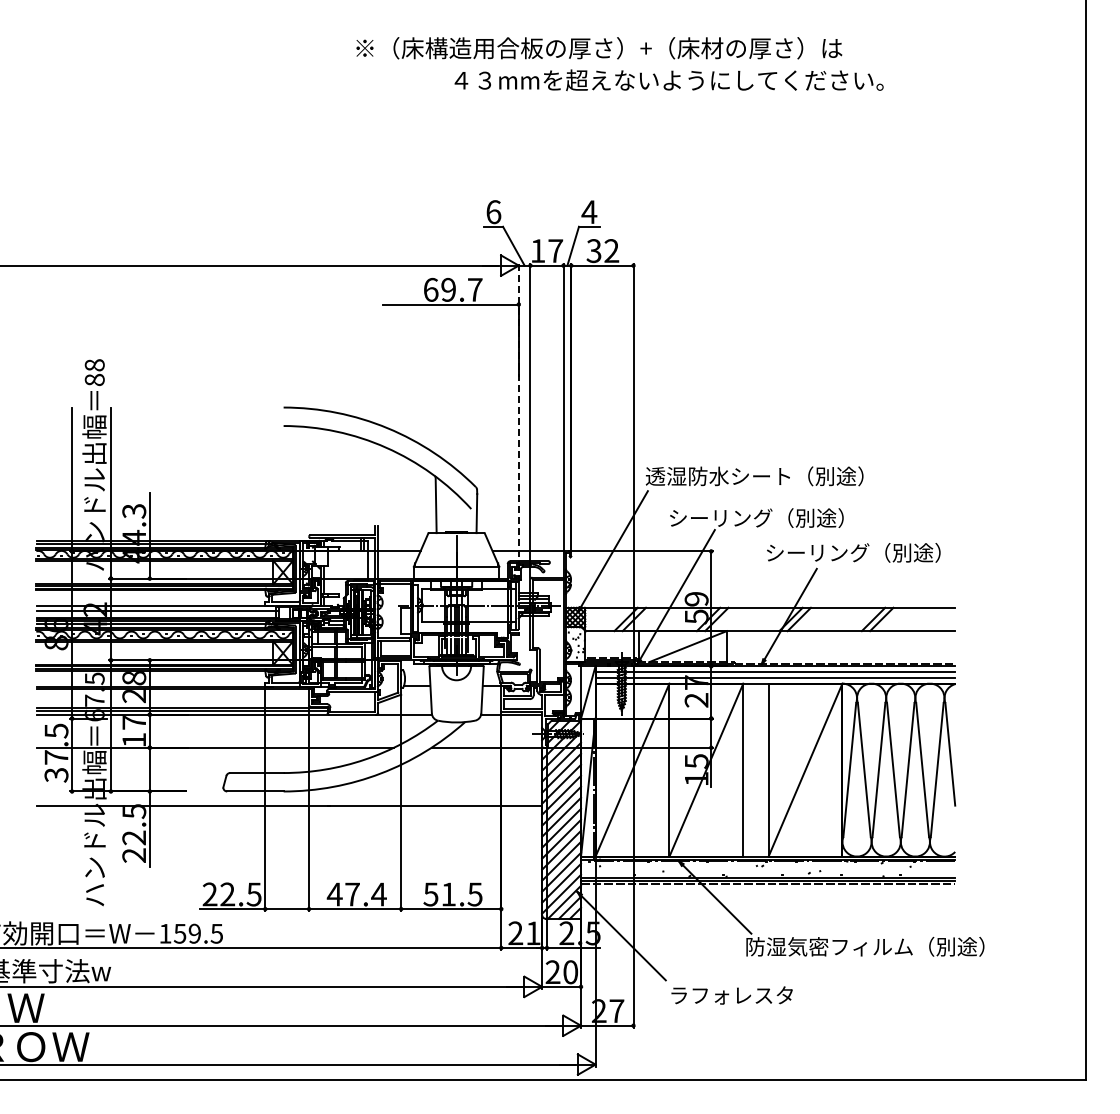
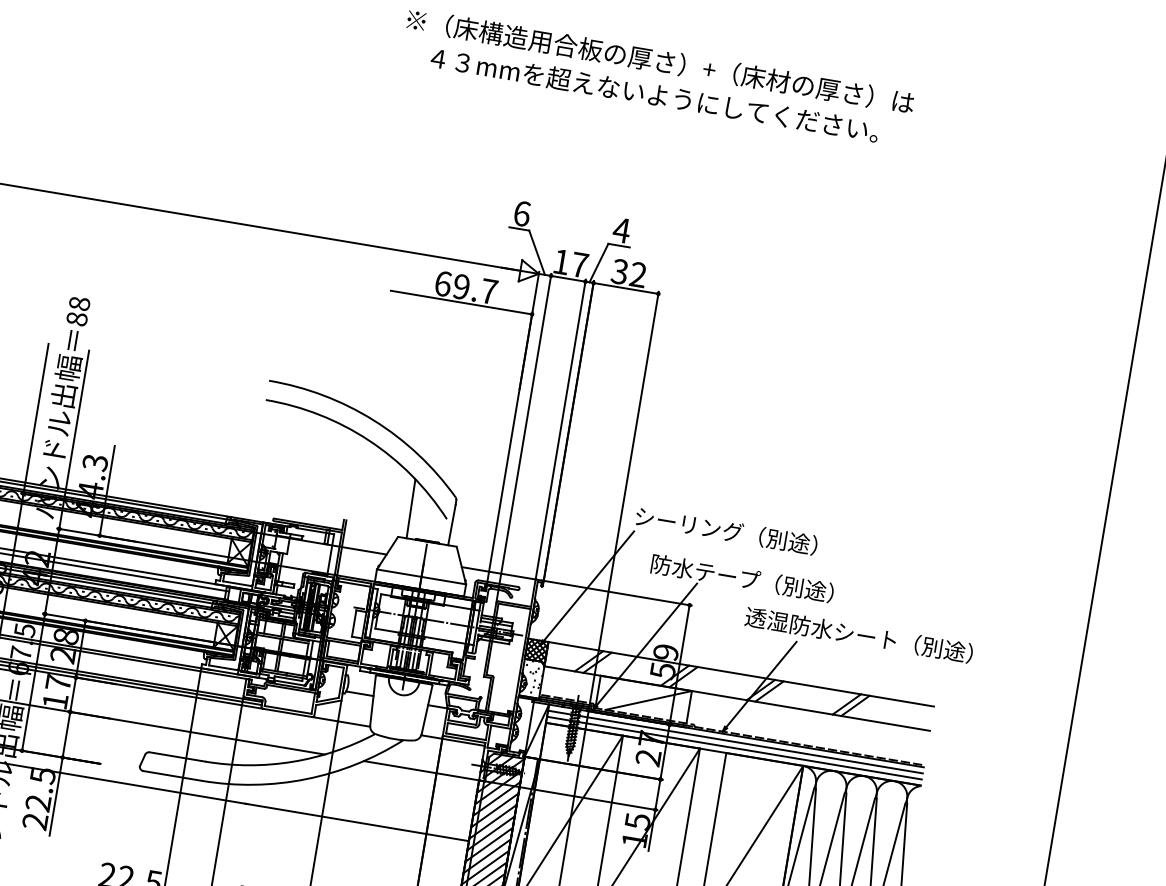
text: (668, 80) -> (654, 94), moved
line: (518, 415) -> (512, 430), dashed -> solid
text: (754, 476) -> (747, 534), 透湿防水シート（別途） -> シーリング（別途）
text: (721, 517) -> (706, 571), シーリング（別途） -> 防水テープ（別途）
text: (874, 552) -> (859, 634), シーリング（別途） -> 透湿防水シート（別途）

